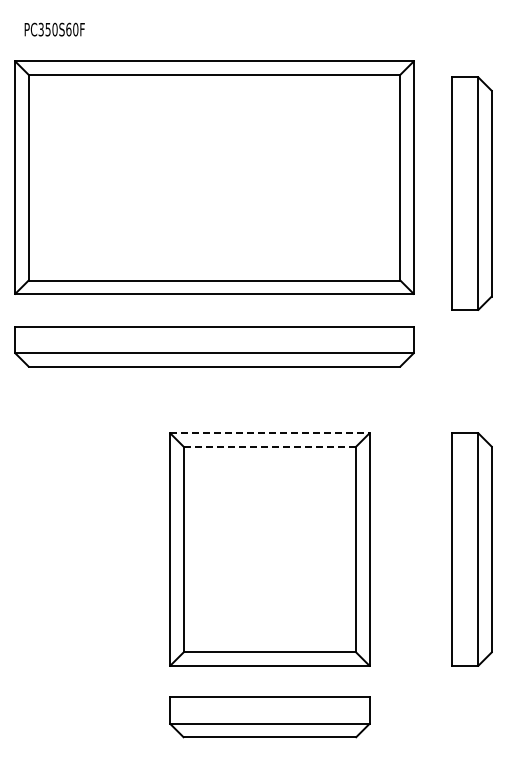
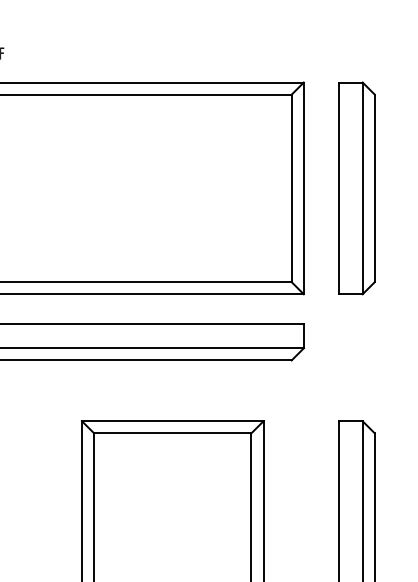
part: (471, 193) -> (356, 188), moved
line: (269, 433) -> (172, 421), dashed -> solid
line: (270, 446) -> (173, 433), dashed -> solid

